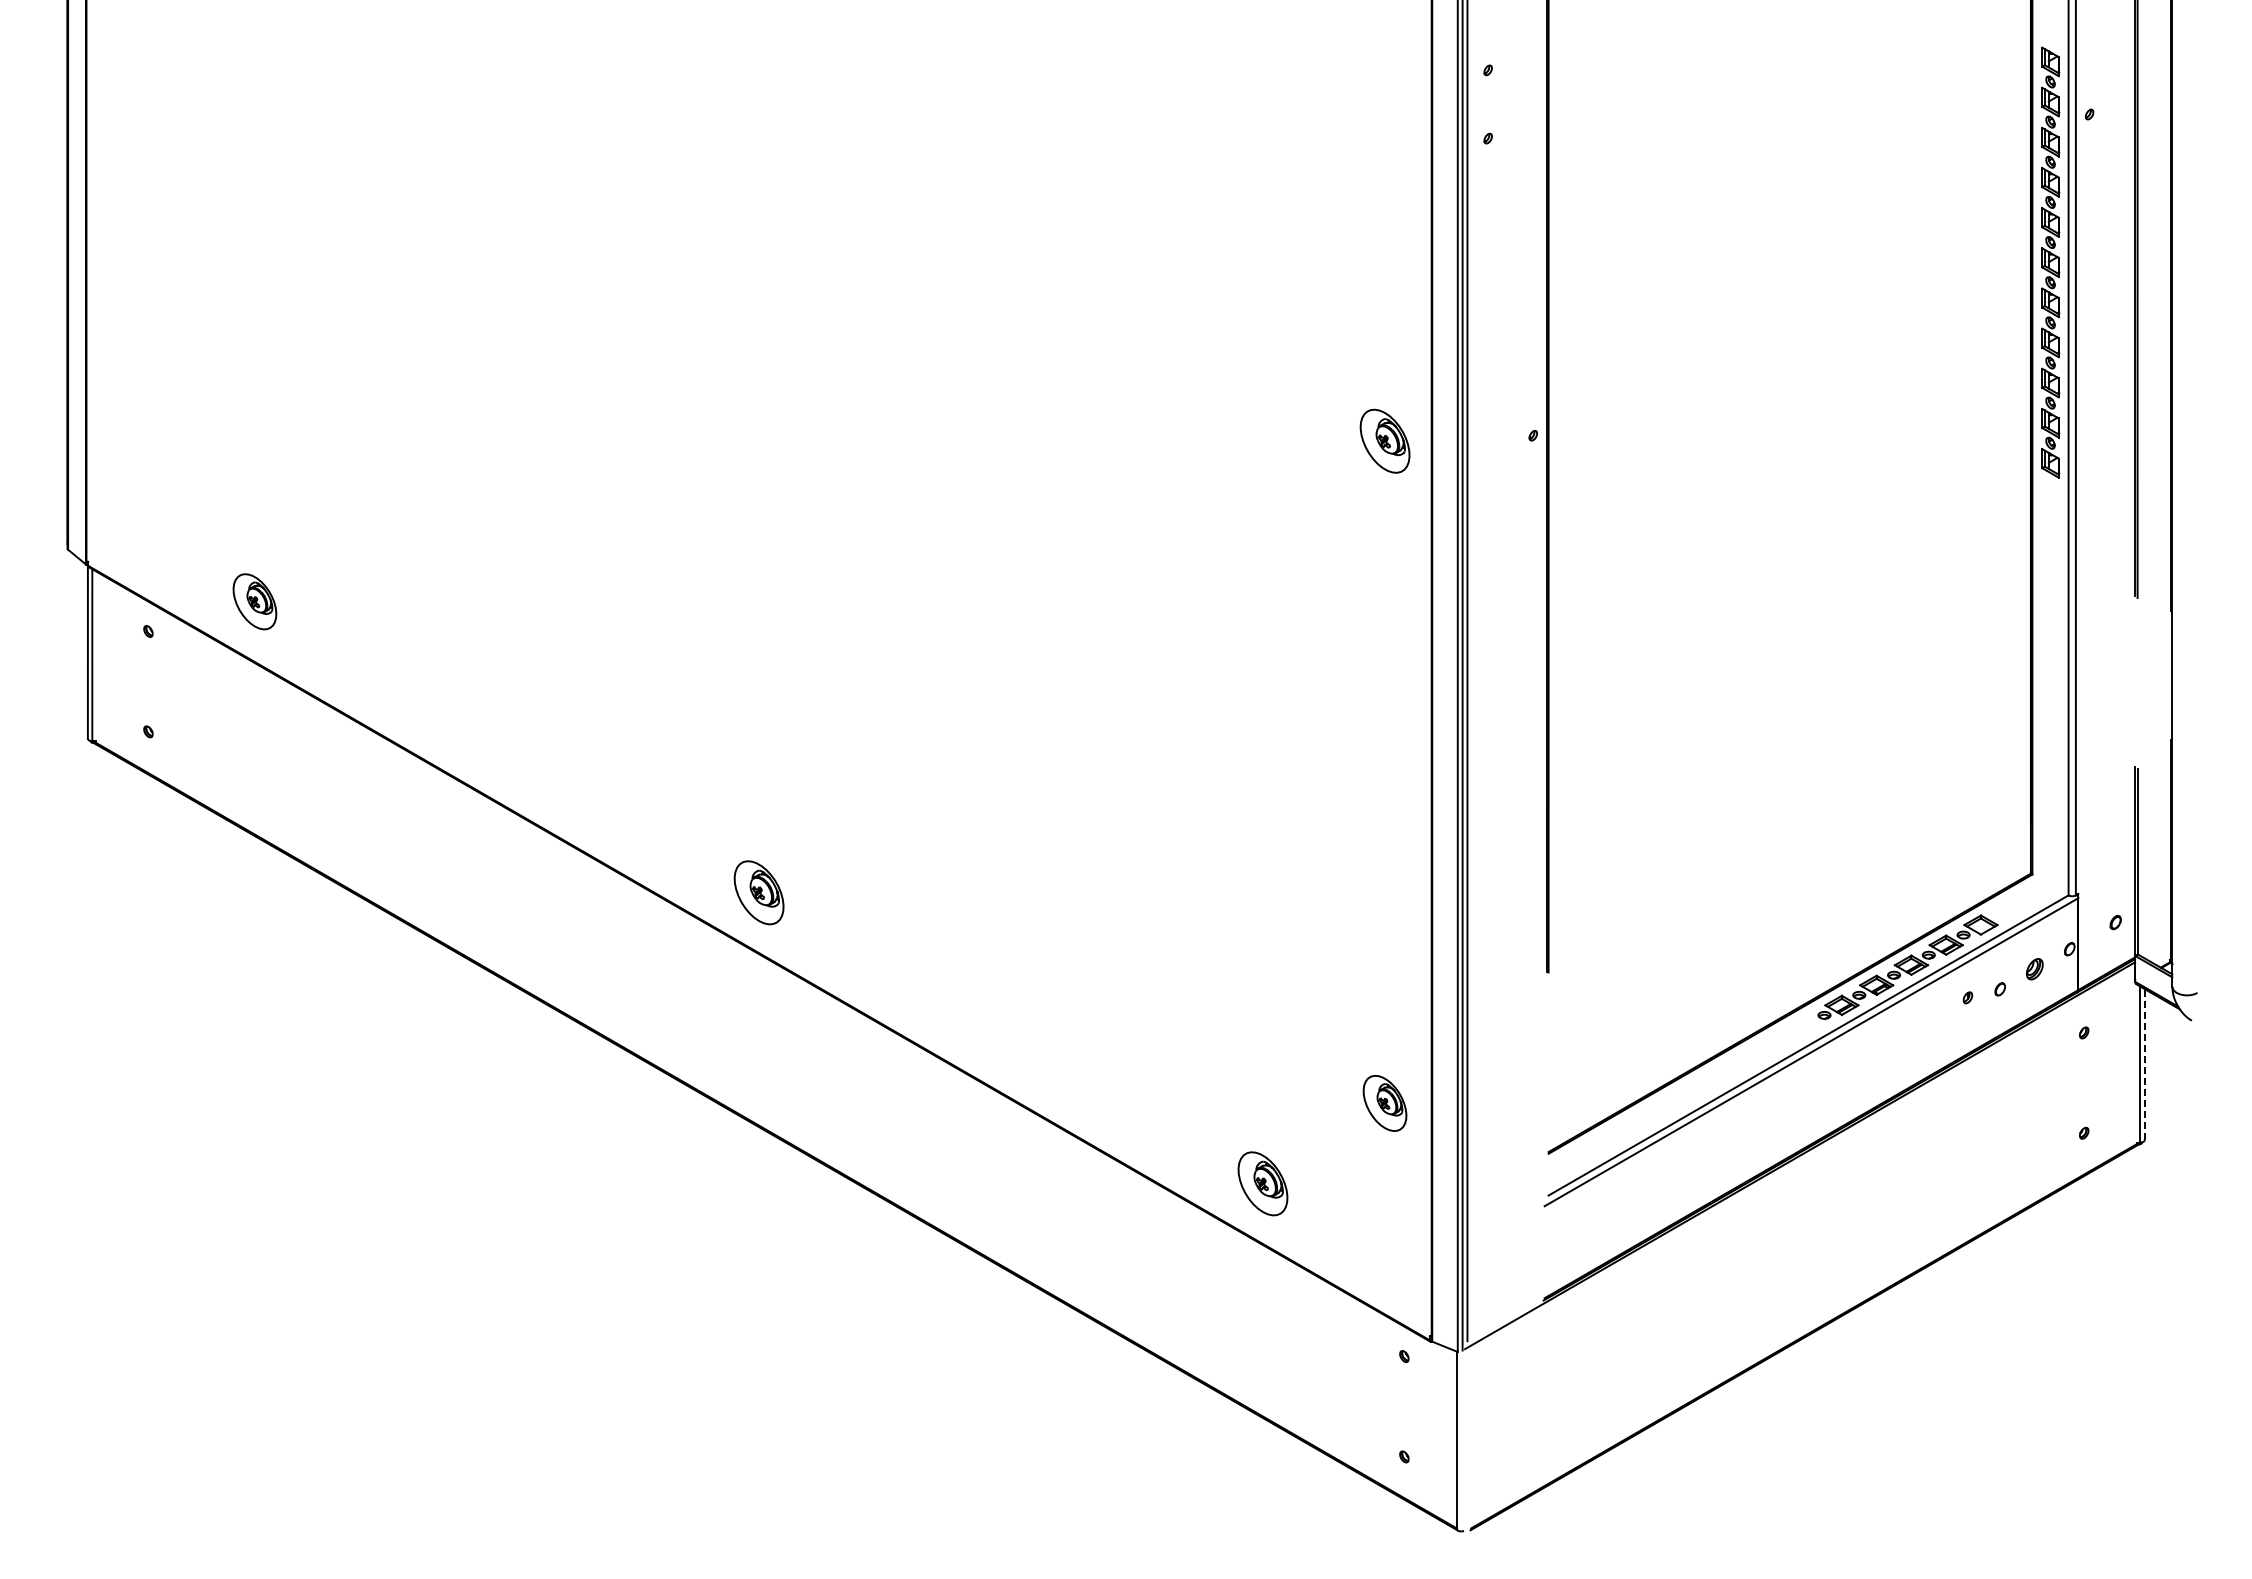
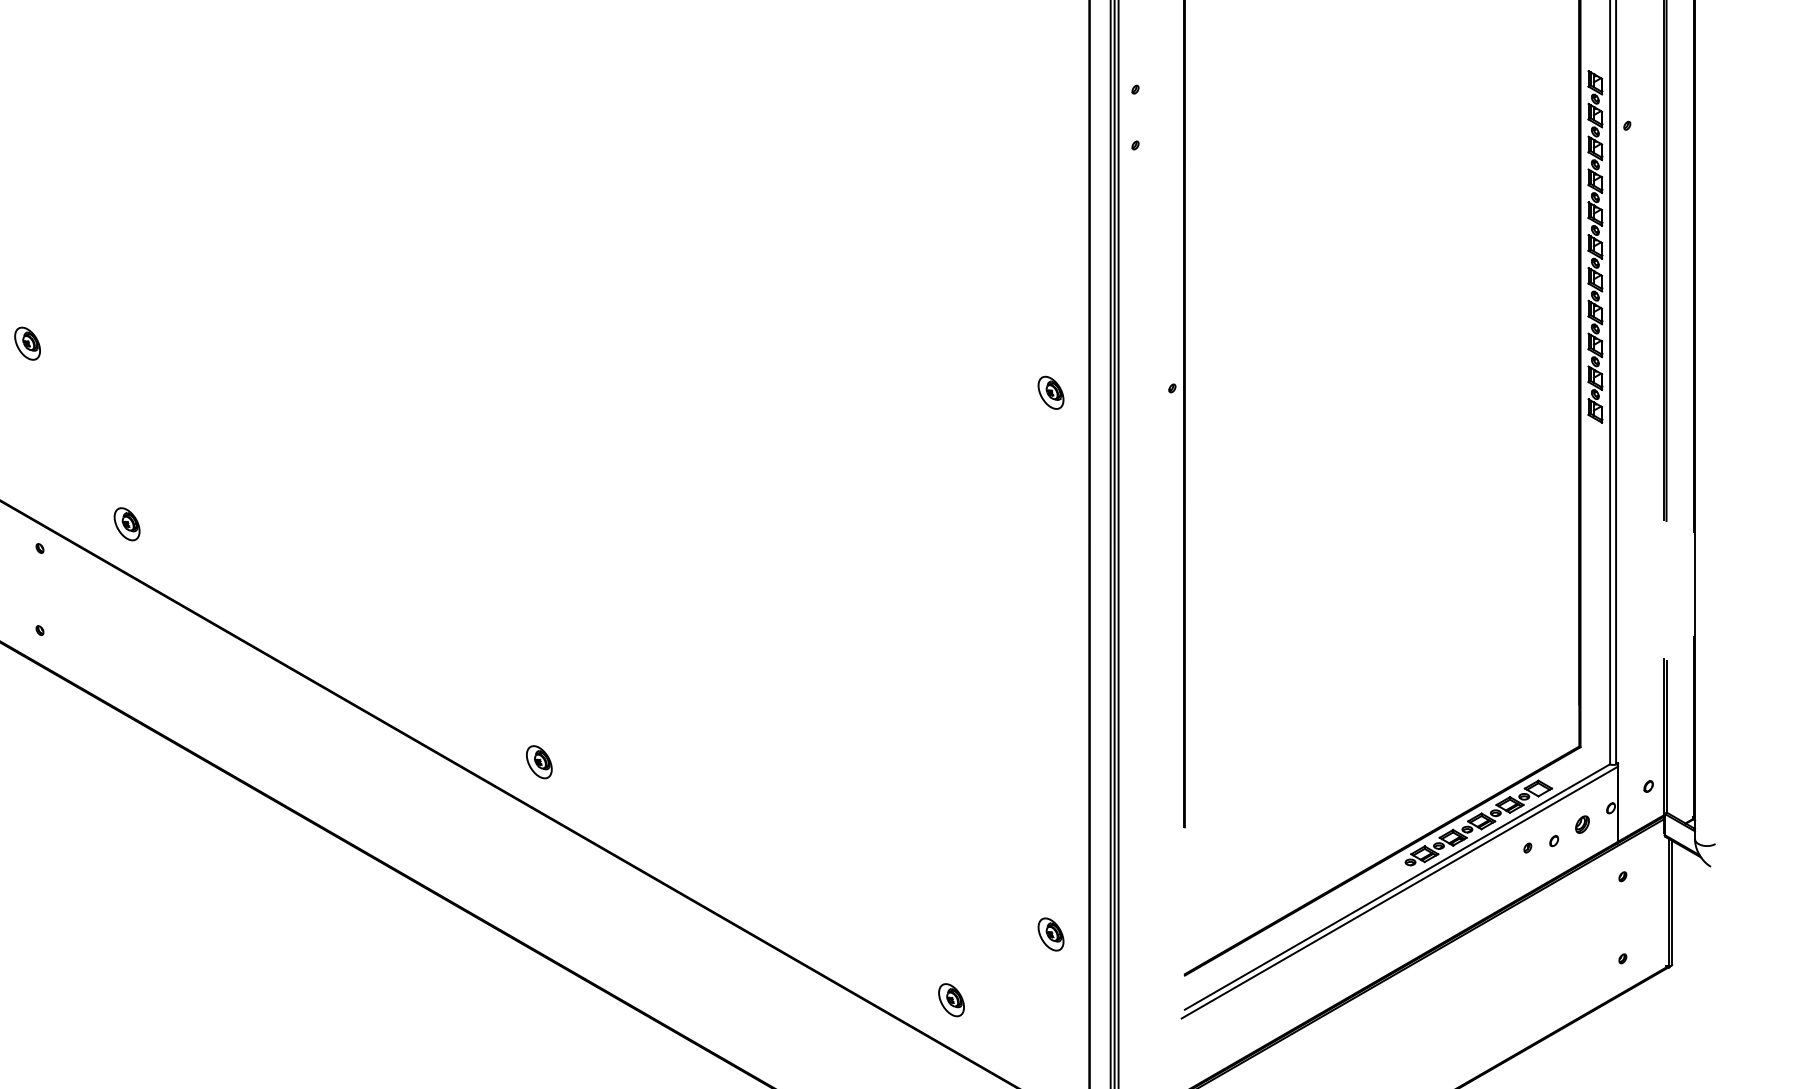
part: (133, 380) -> (27, 343), added
part: (1384, 440) -> (1050, 392), size x0.62
part: (254, 601) -> (126, 523), size x0.71
part: (758, 892) -> (538, 761), size x0.62
line: (2144, 1064) -> (1672, 902), dashed -> solid
part: (1384, 1103) -> (1050, 934), size x0.71
part: (1263, 1183) -> (951, 999), size x0.62

